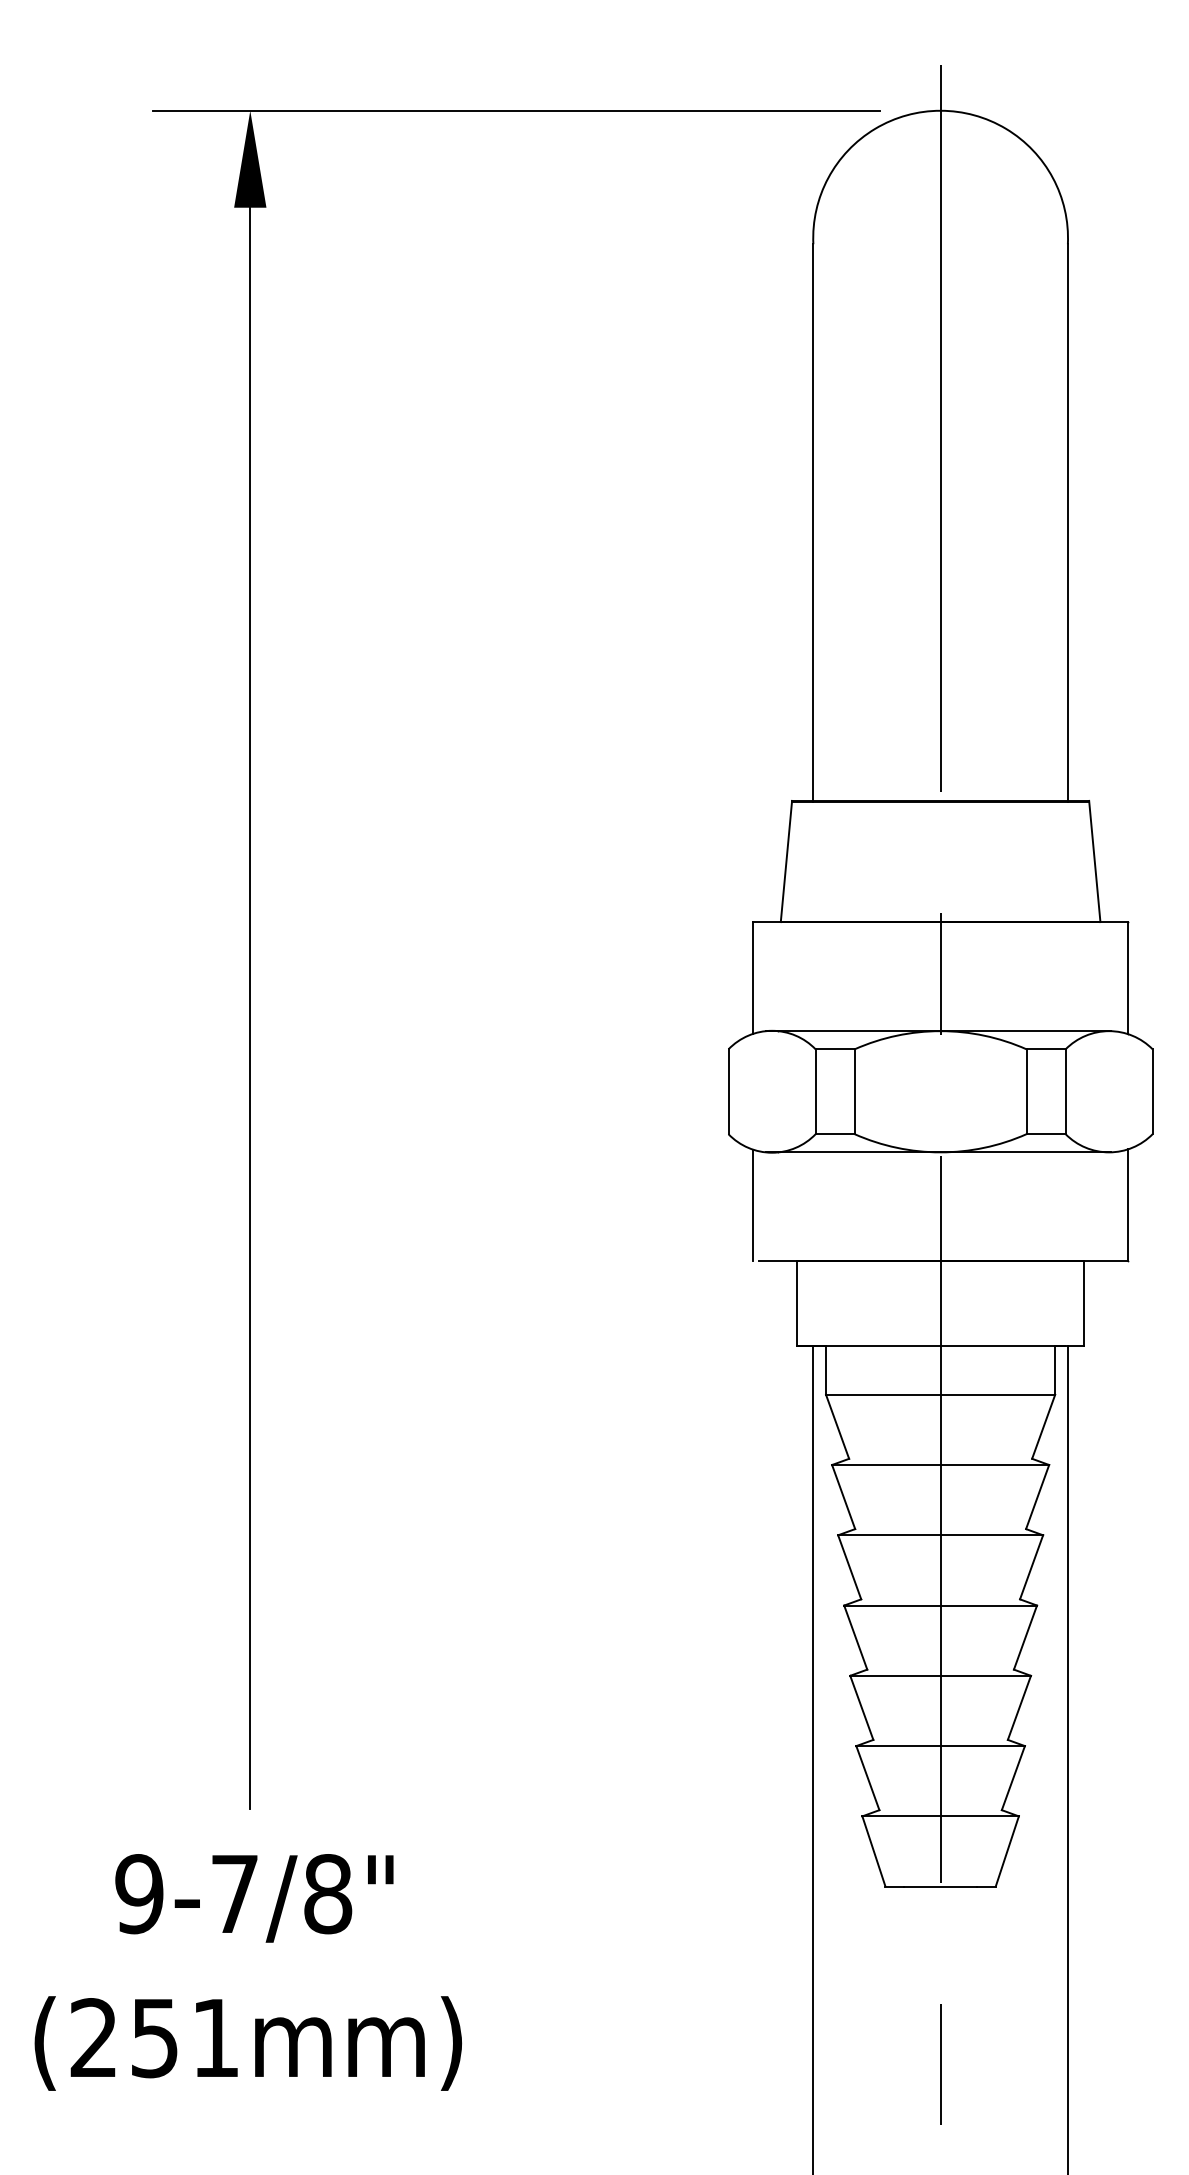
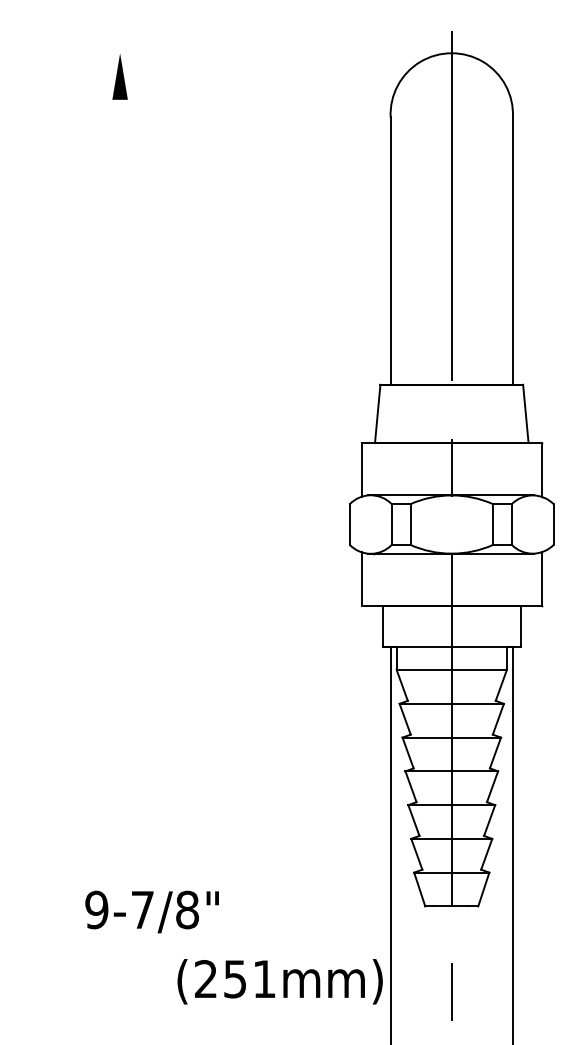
line: (515, 111) -> (247, 53), removed
line: (251, 1006) -> (120, 483), removed
text: (253, 1897) -> (151, 911), moved
text: (246, 2042) -> (279, 981), moved

